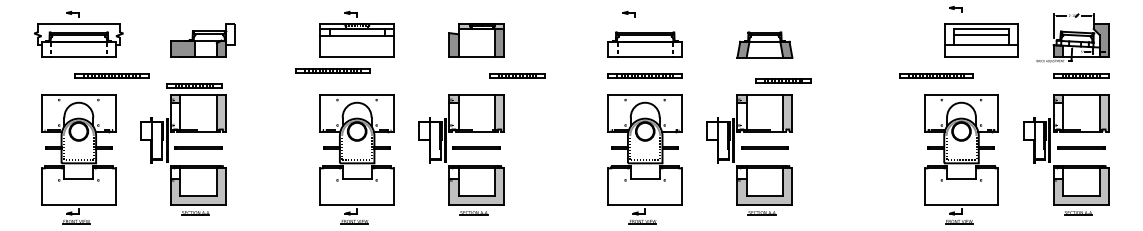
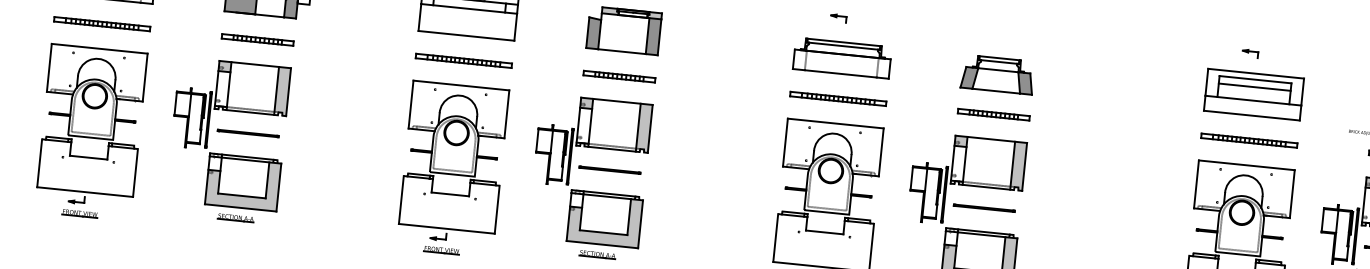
part: (628, 14) -> (837, 18), moved
part: (981, 40) -> (1254, 94), moved
part: (332, 70) -> (463, 60), moved
part: (111, 75) -> (101, 23), moved
part: (517, 75) -> (619, 75), moved
part: (936, 75) -> (1249, 140), moved
part: (783, 80) -> (993, 114), moved
part: (194, 85) -> (257, 39), moved

